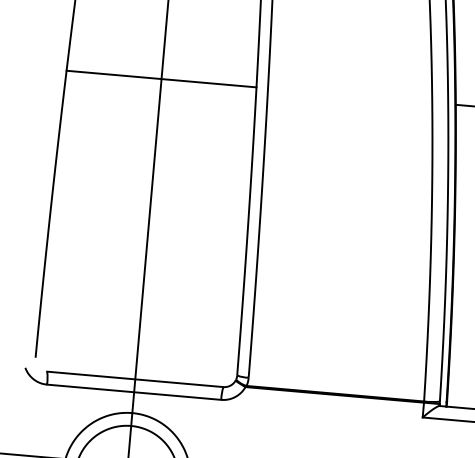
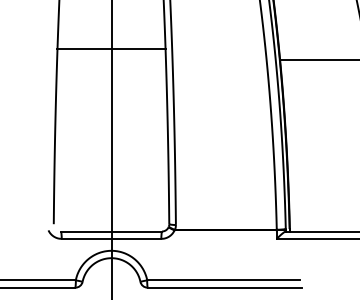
line: (161, 79) -> (111, 48), moved

